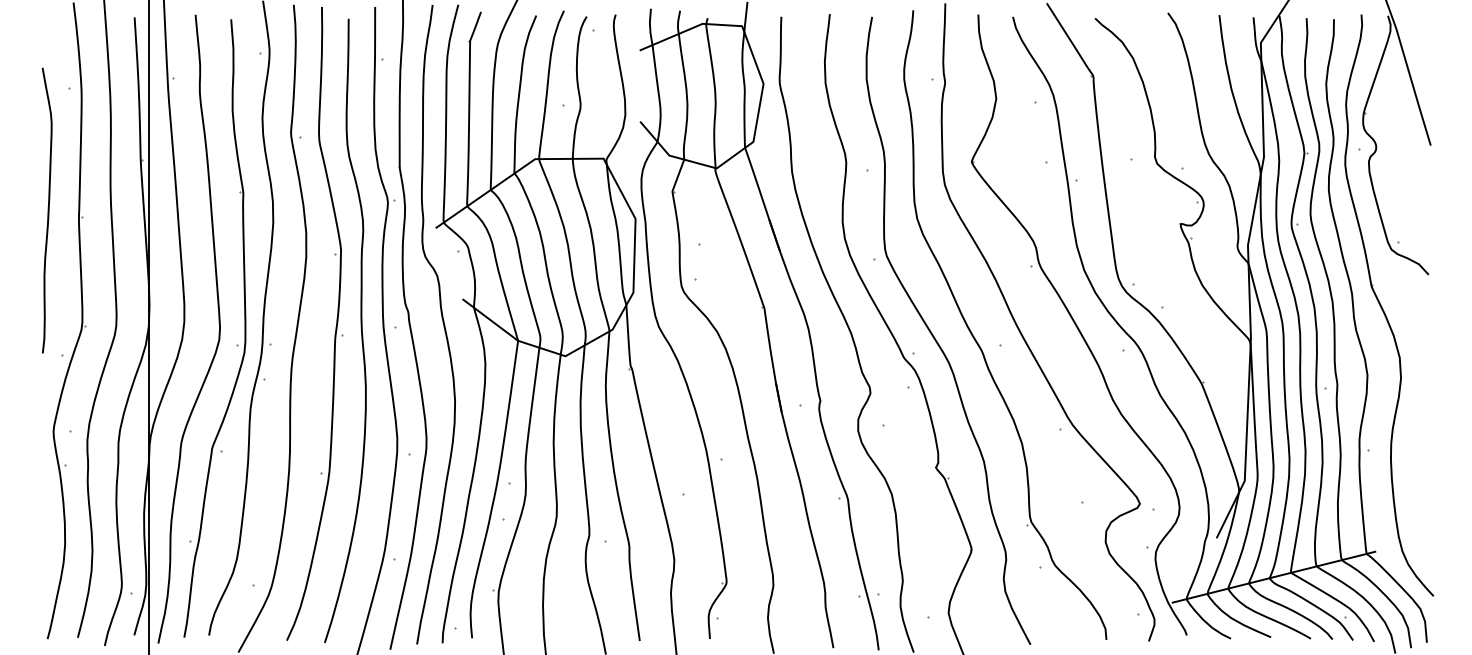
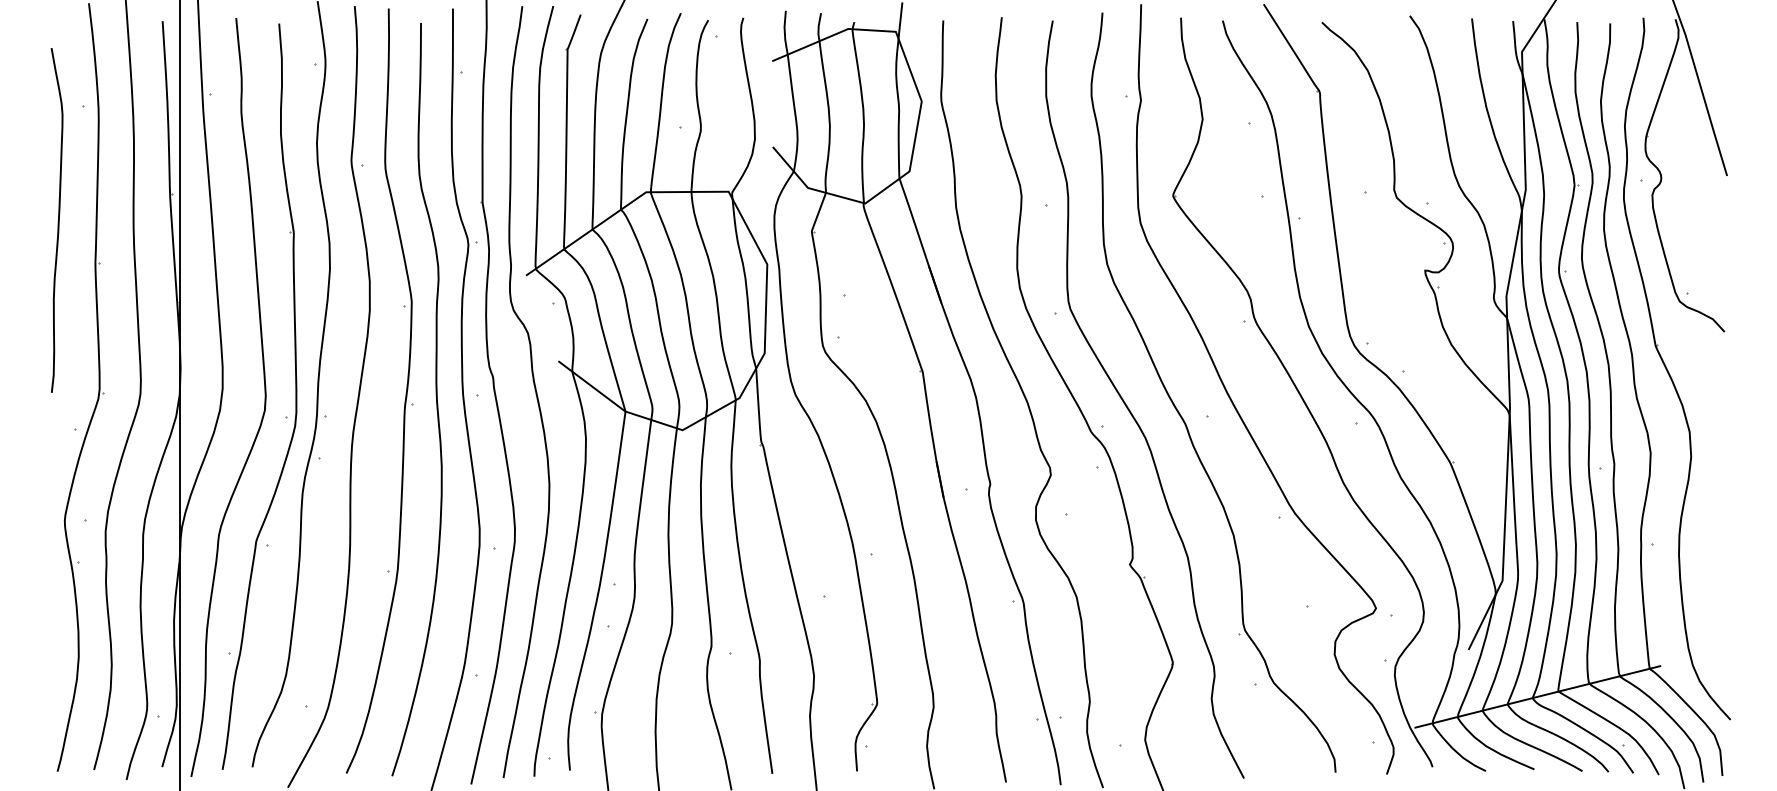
curve: (47, 211) -> (57, 221), moved

